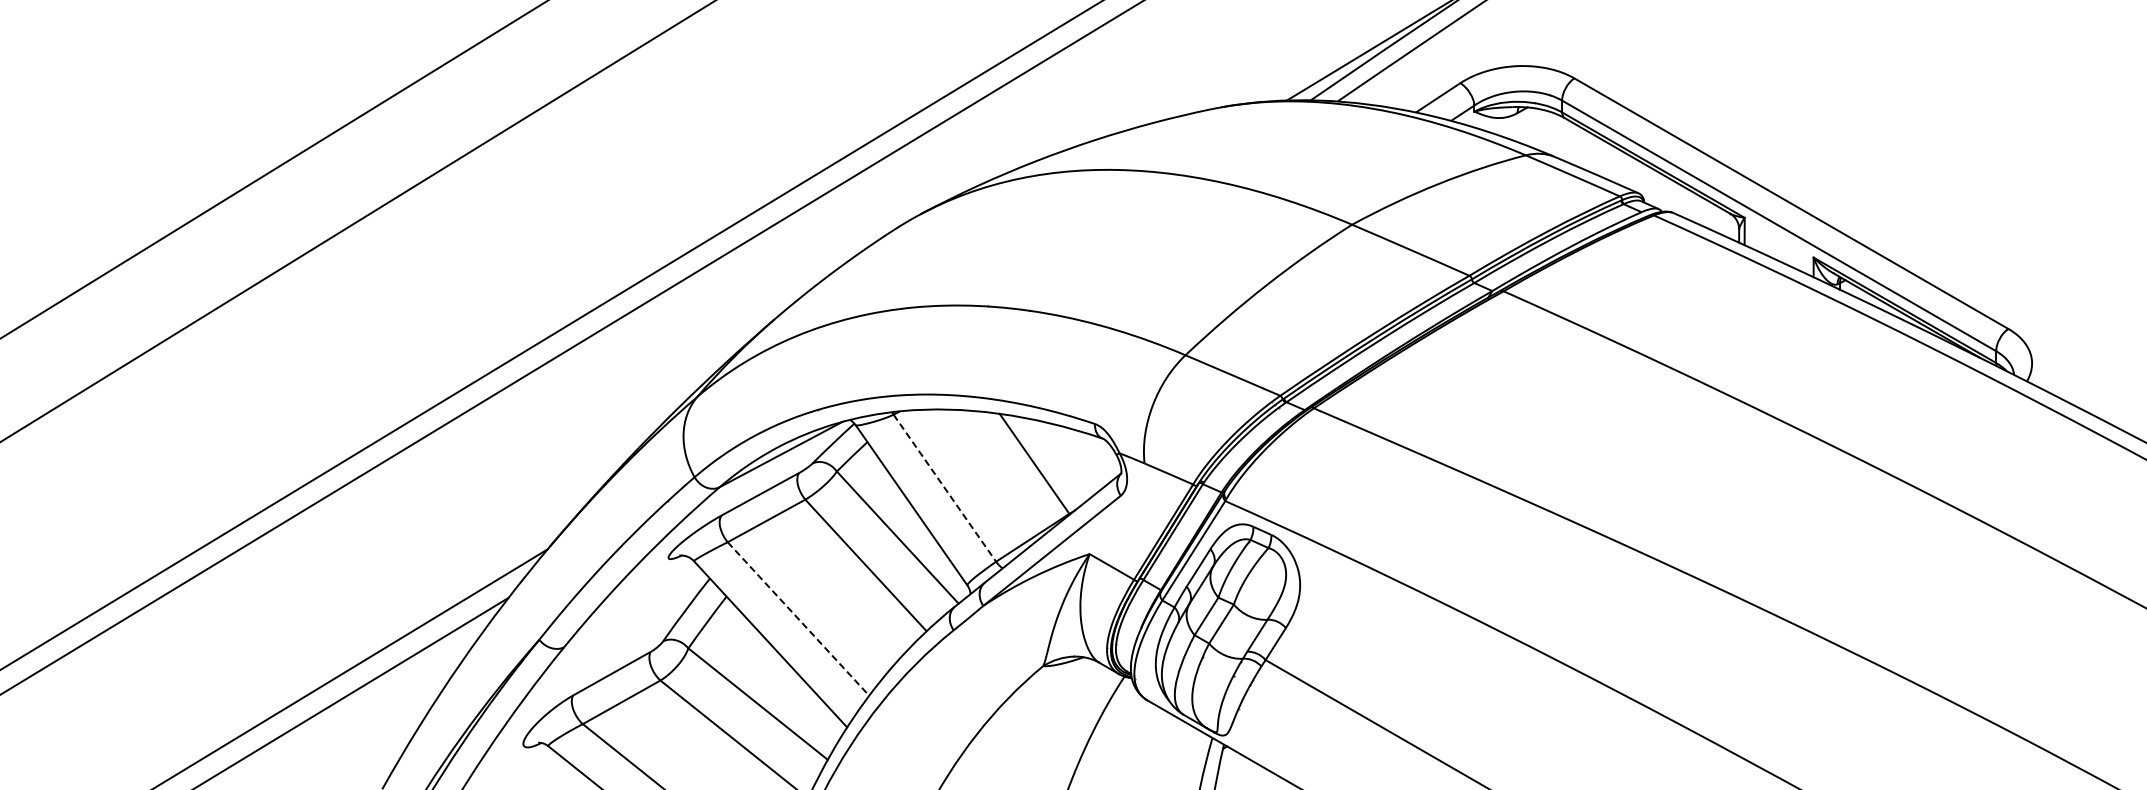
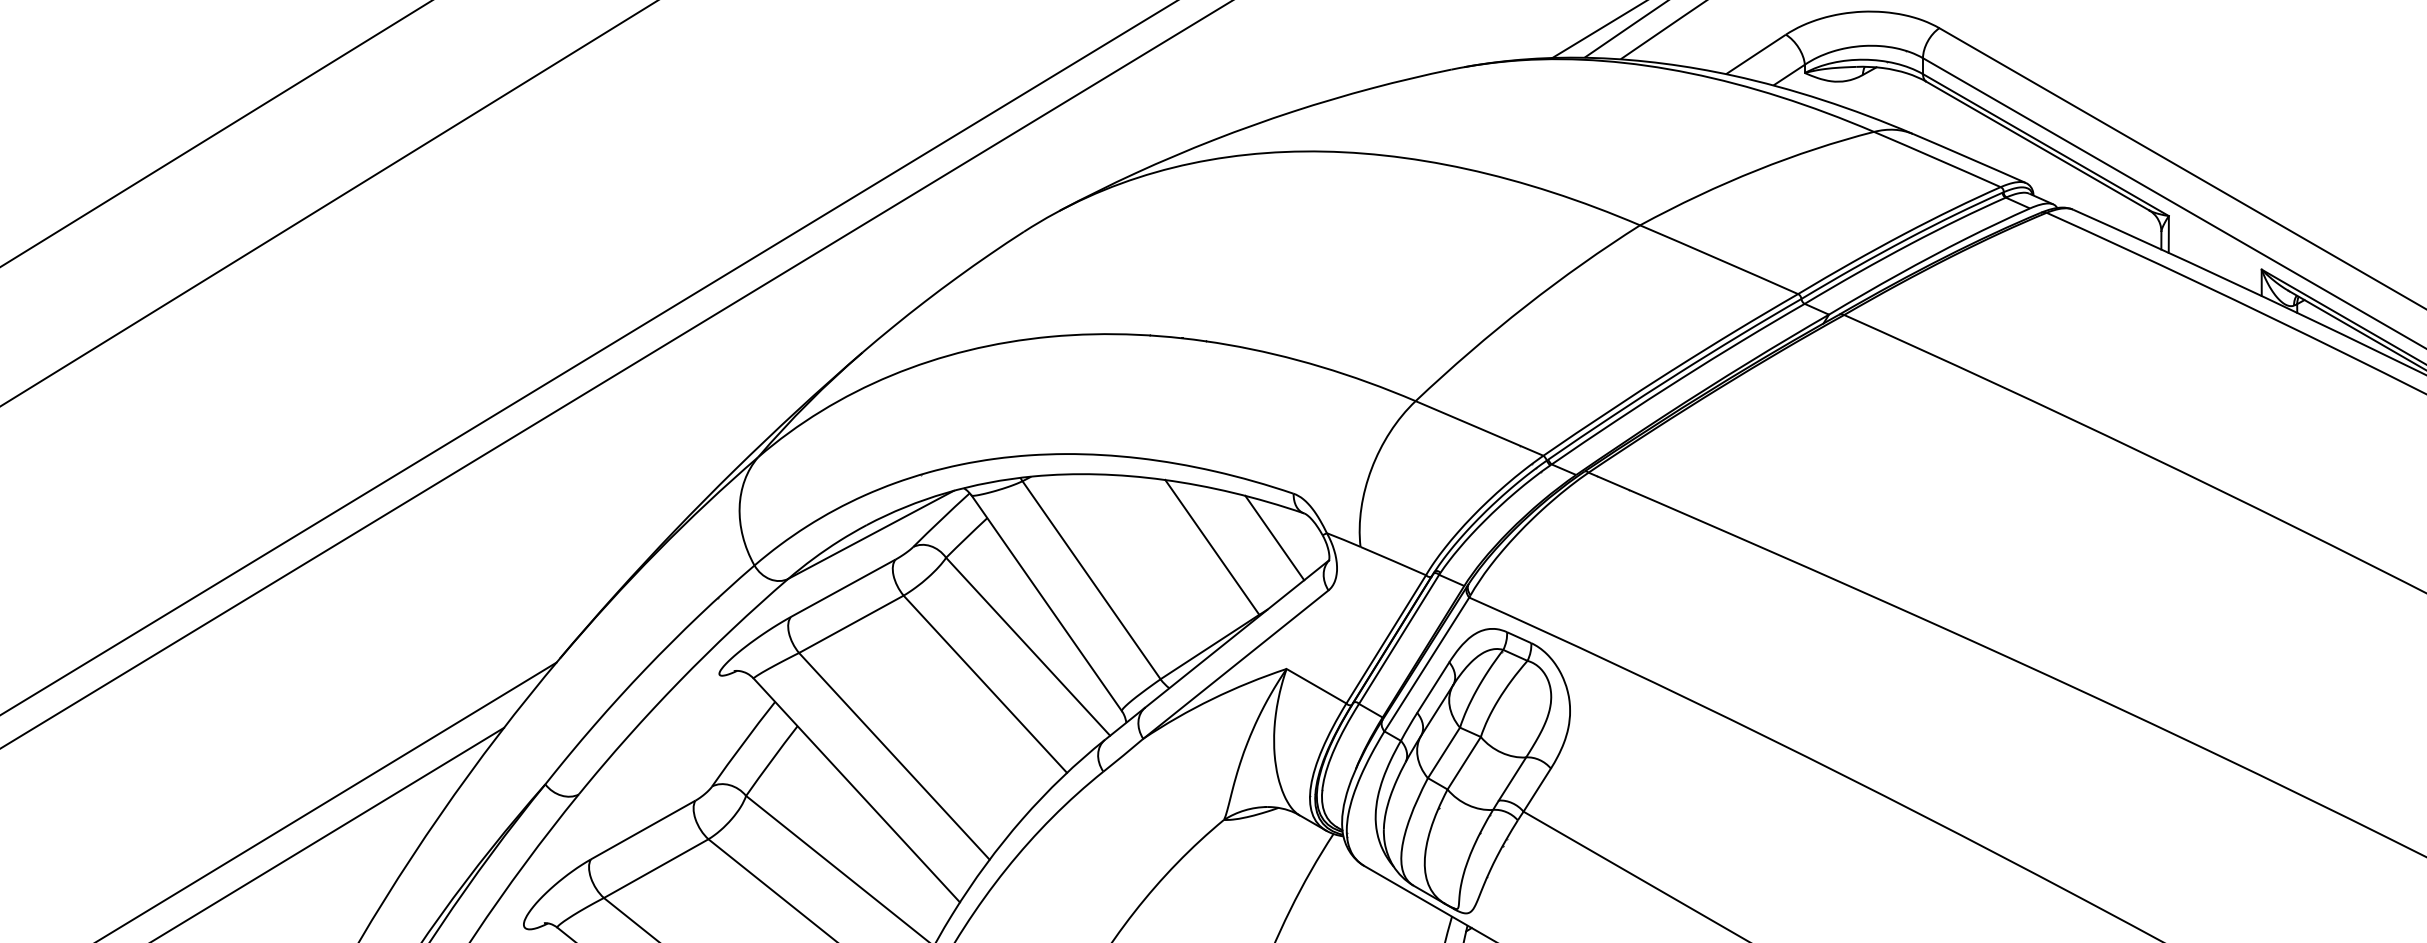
line: (1080, 456) -> (1274, 537), added
line: (944, 488) -> (1091, 580), dashed -> solid
line: (798, 619) -> (894, 757), dashed -> solid

